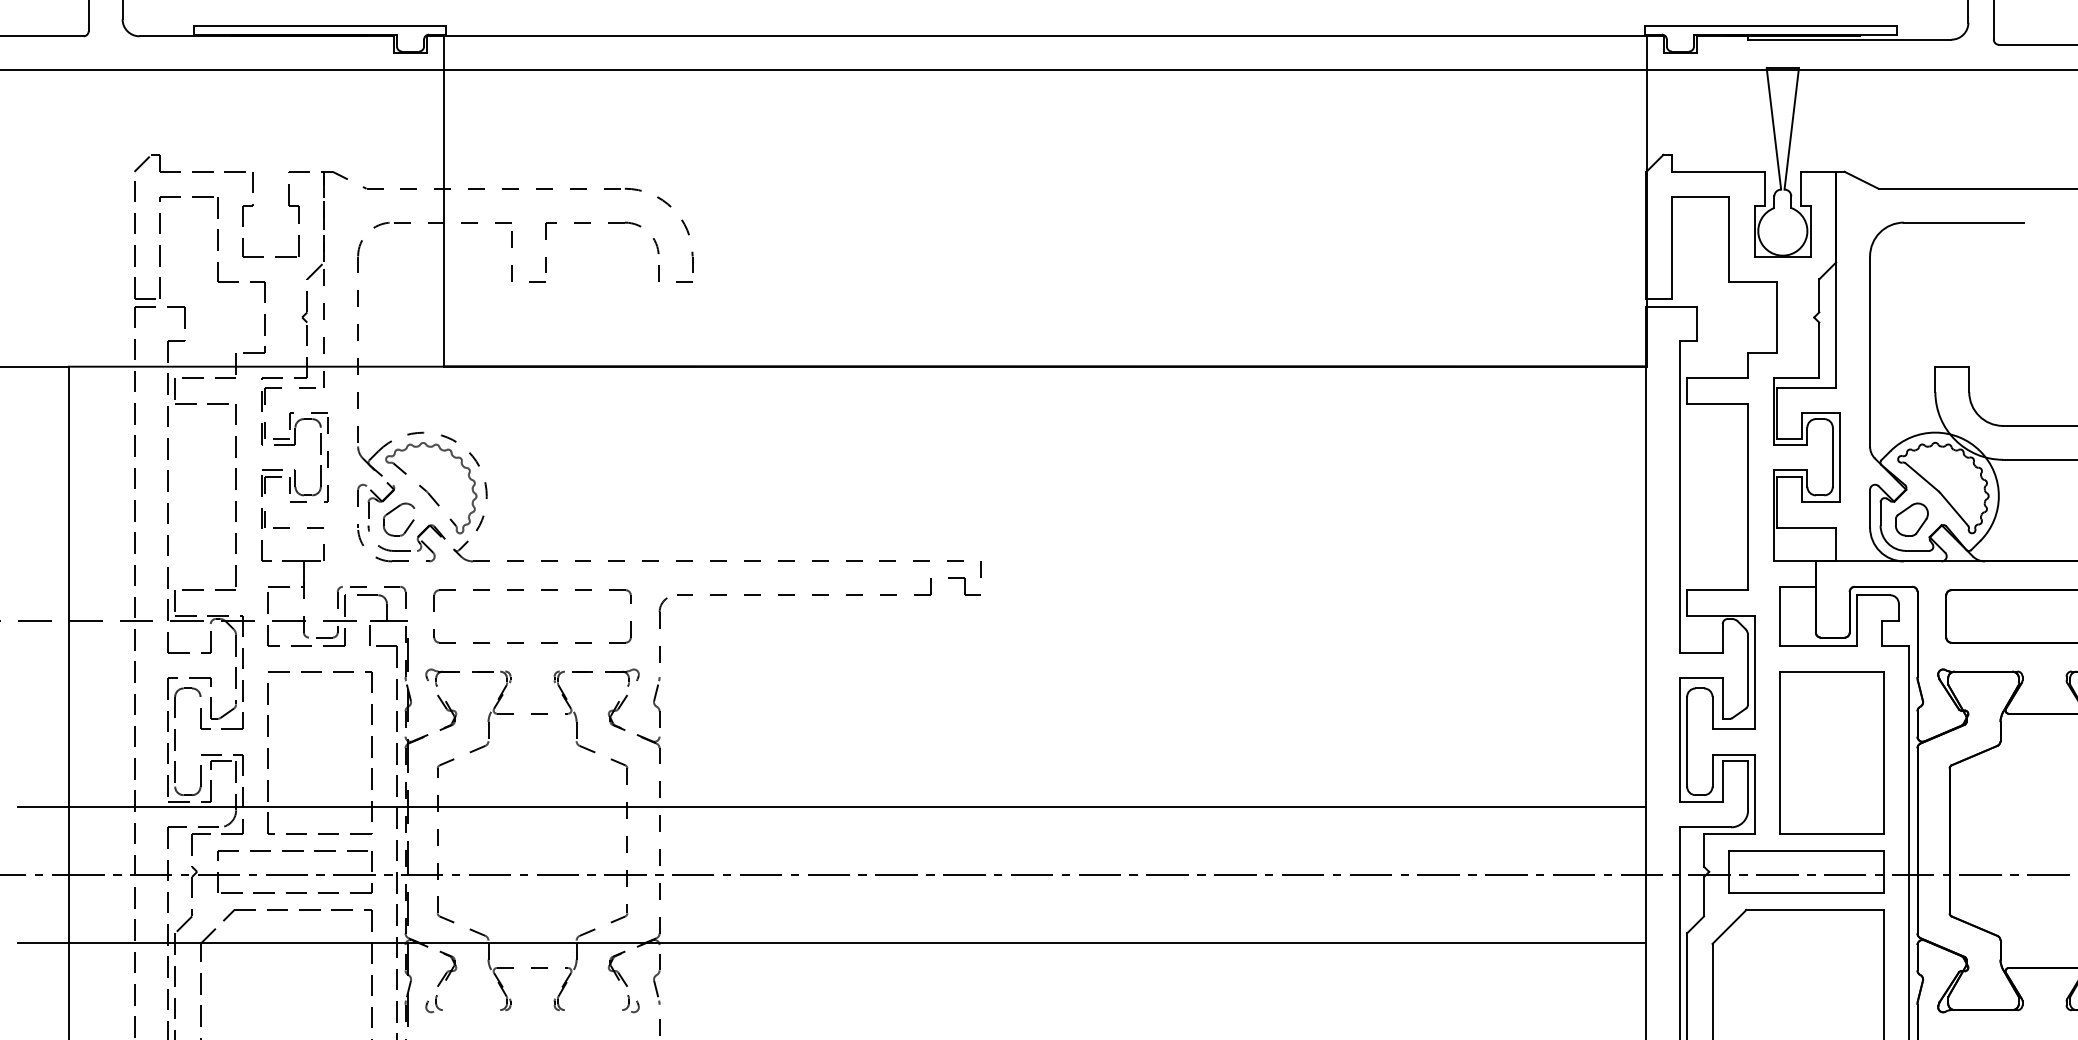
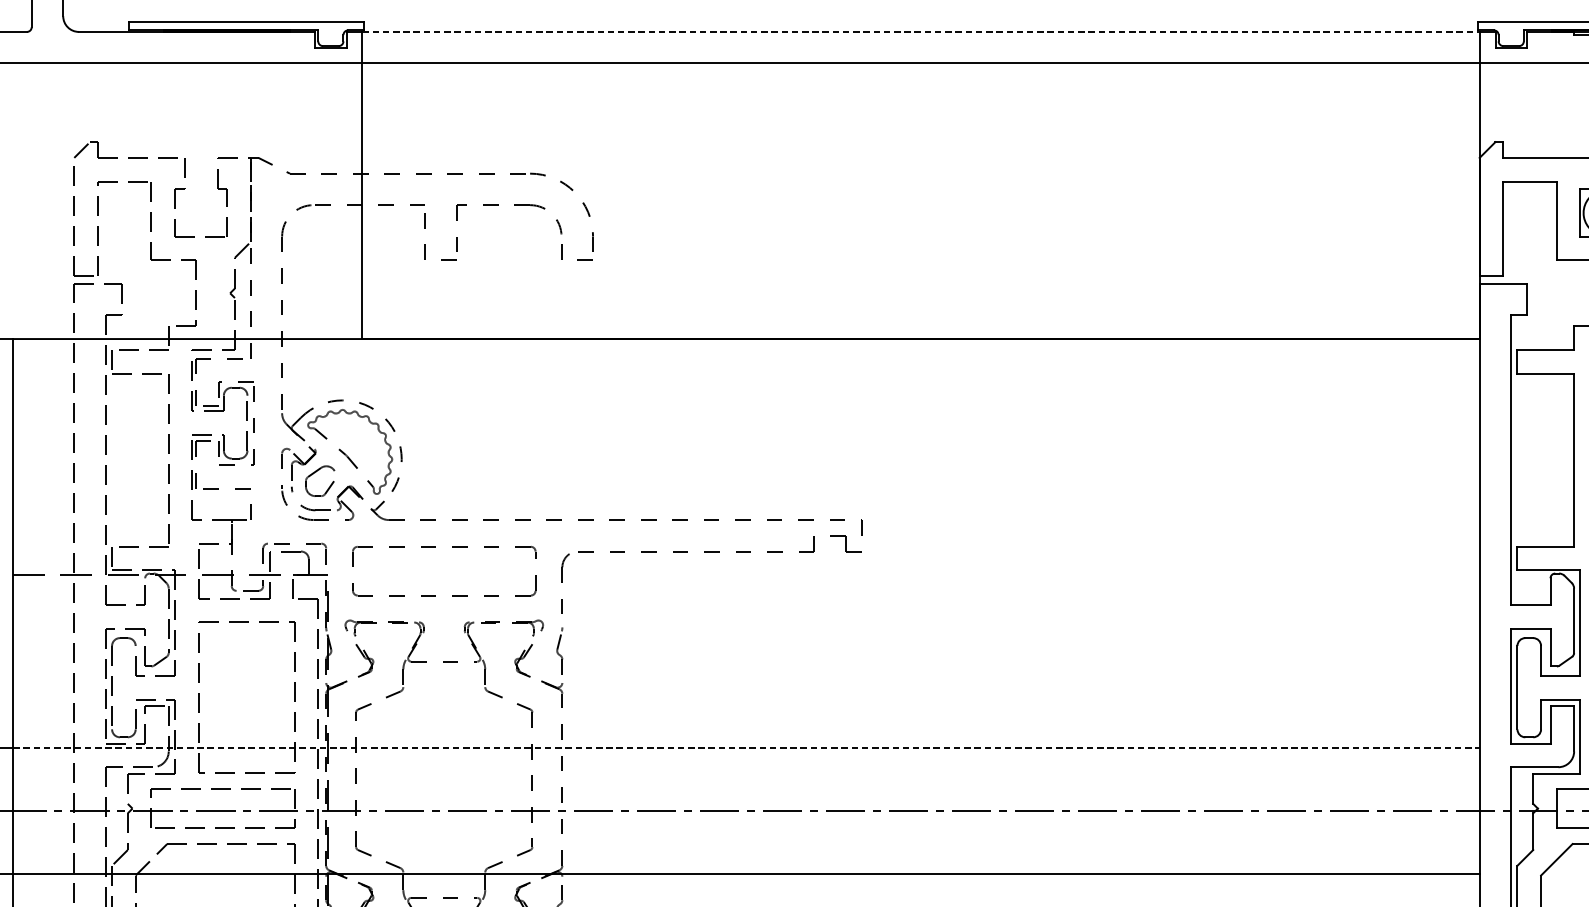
line: (1046, 36) -> (921, 32), solid -> dashed
line: (857, 807) -> (746, 748), solid -> dashed

